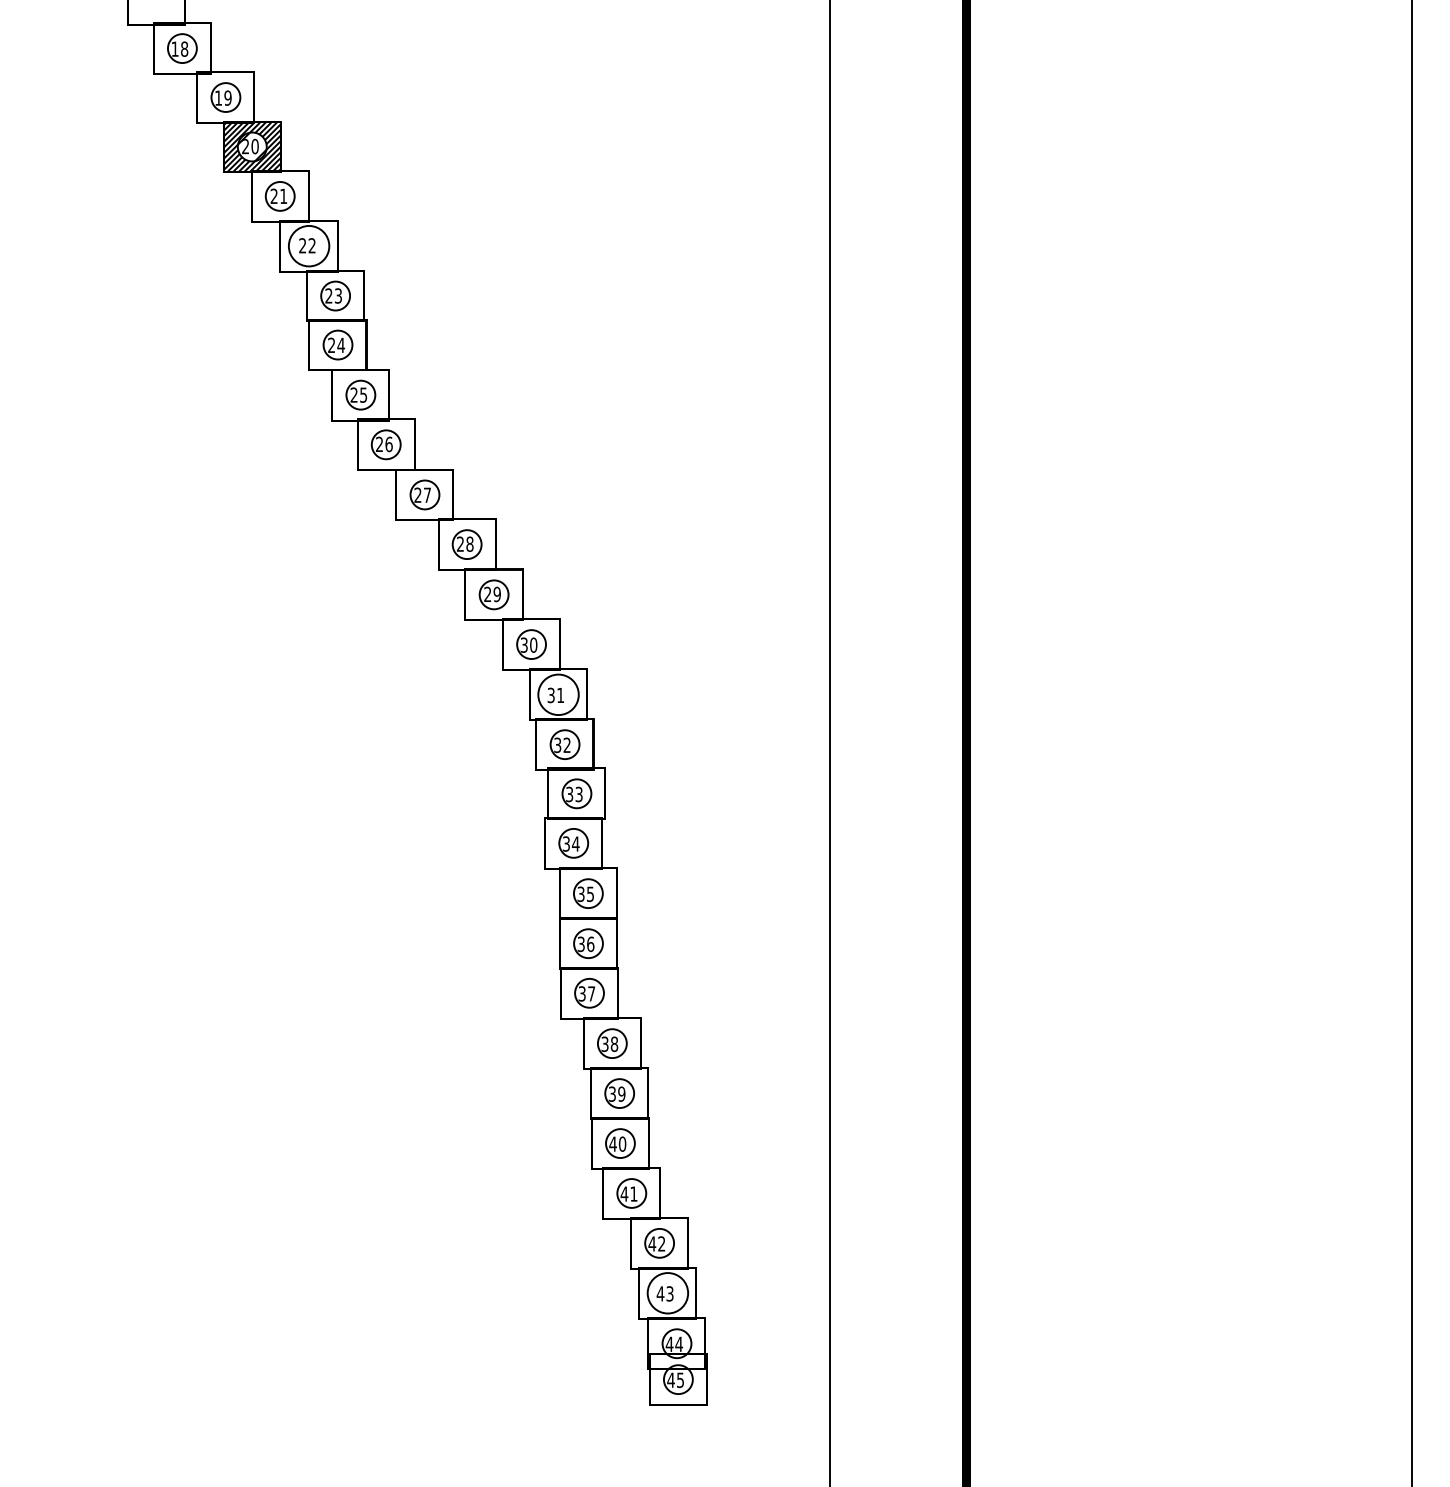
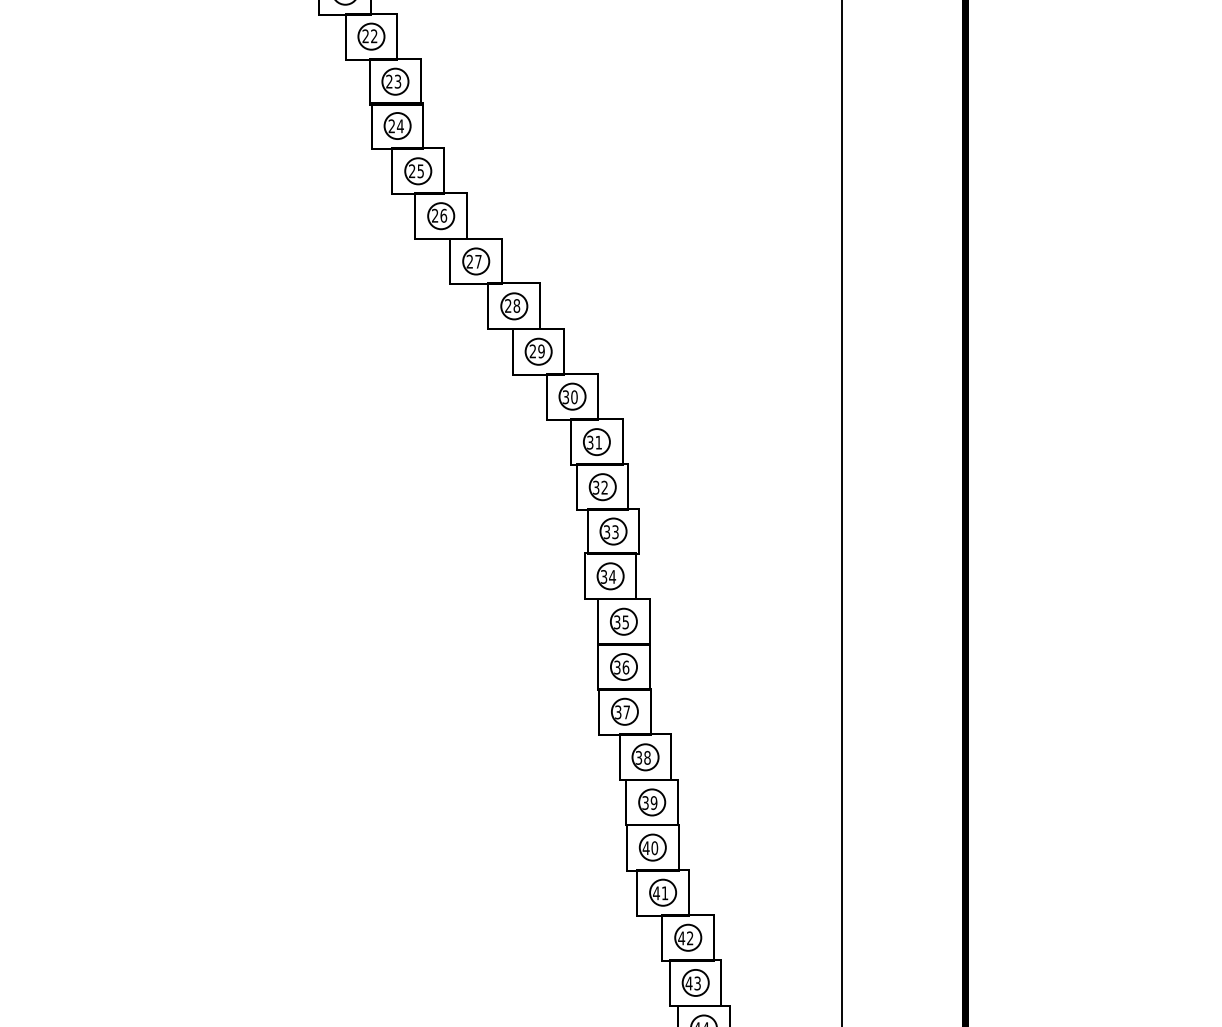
circle: (308, 245) -> (370, 36), size x0.71
circle: (558, 694) -> (596, 441), size x0.71
circle: (667, 1292) -> (695, 982), size x0.71

